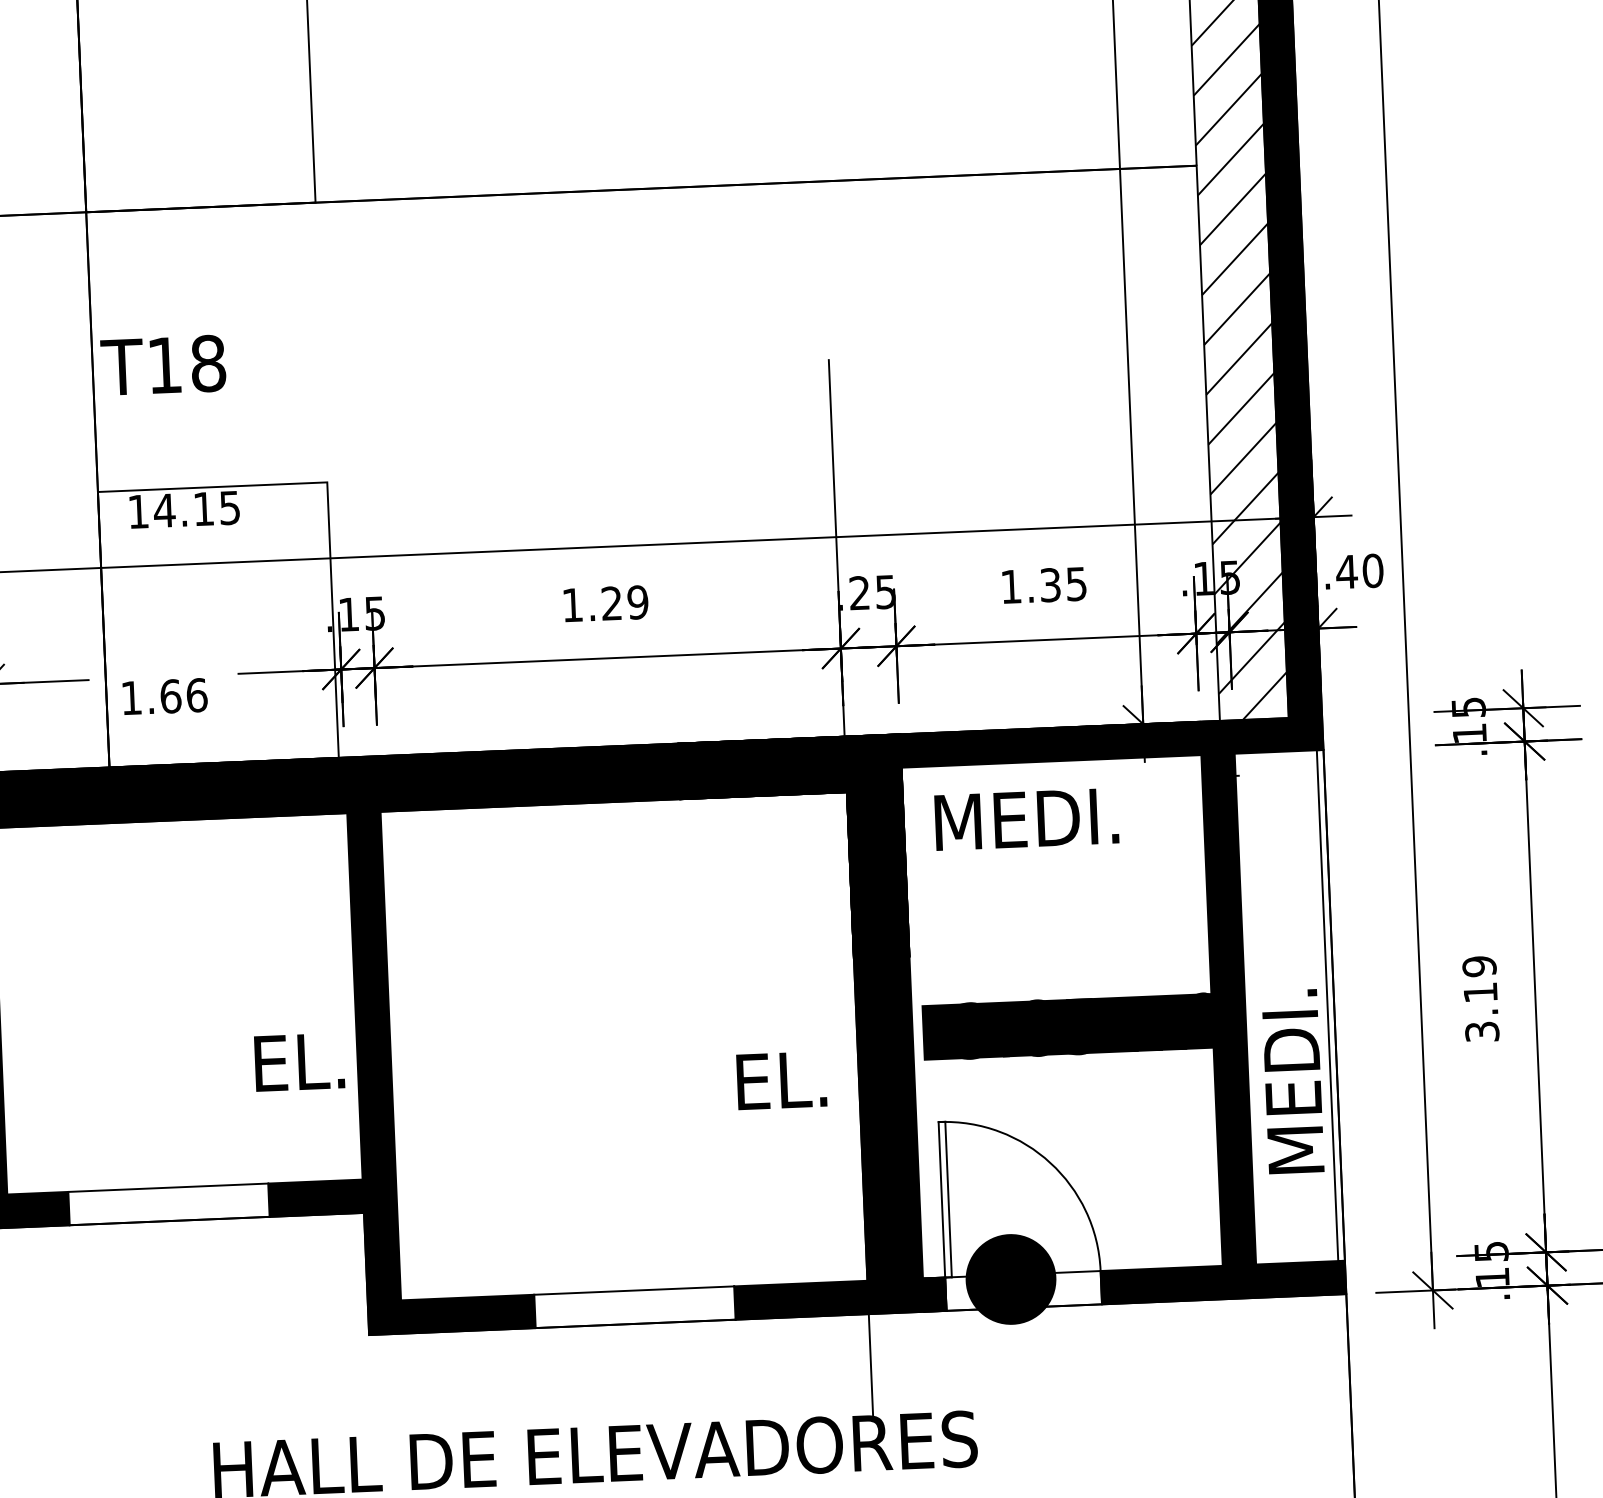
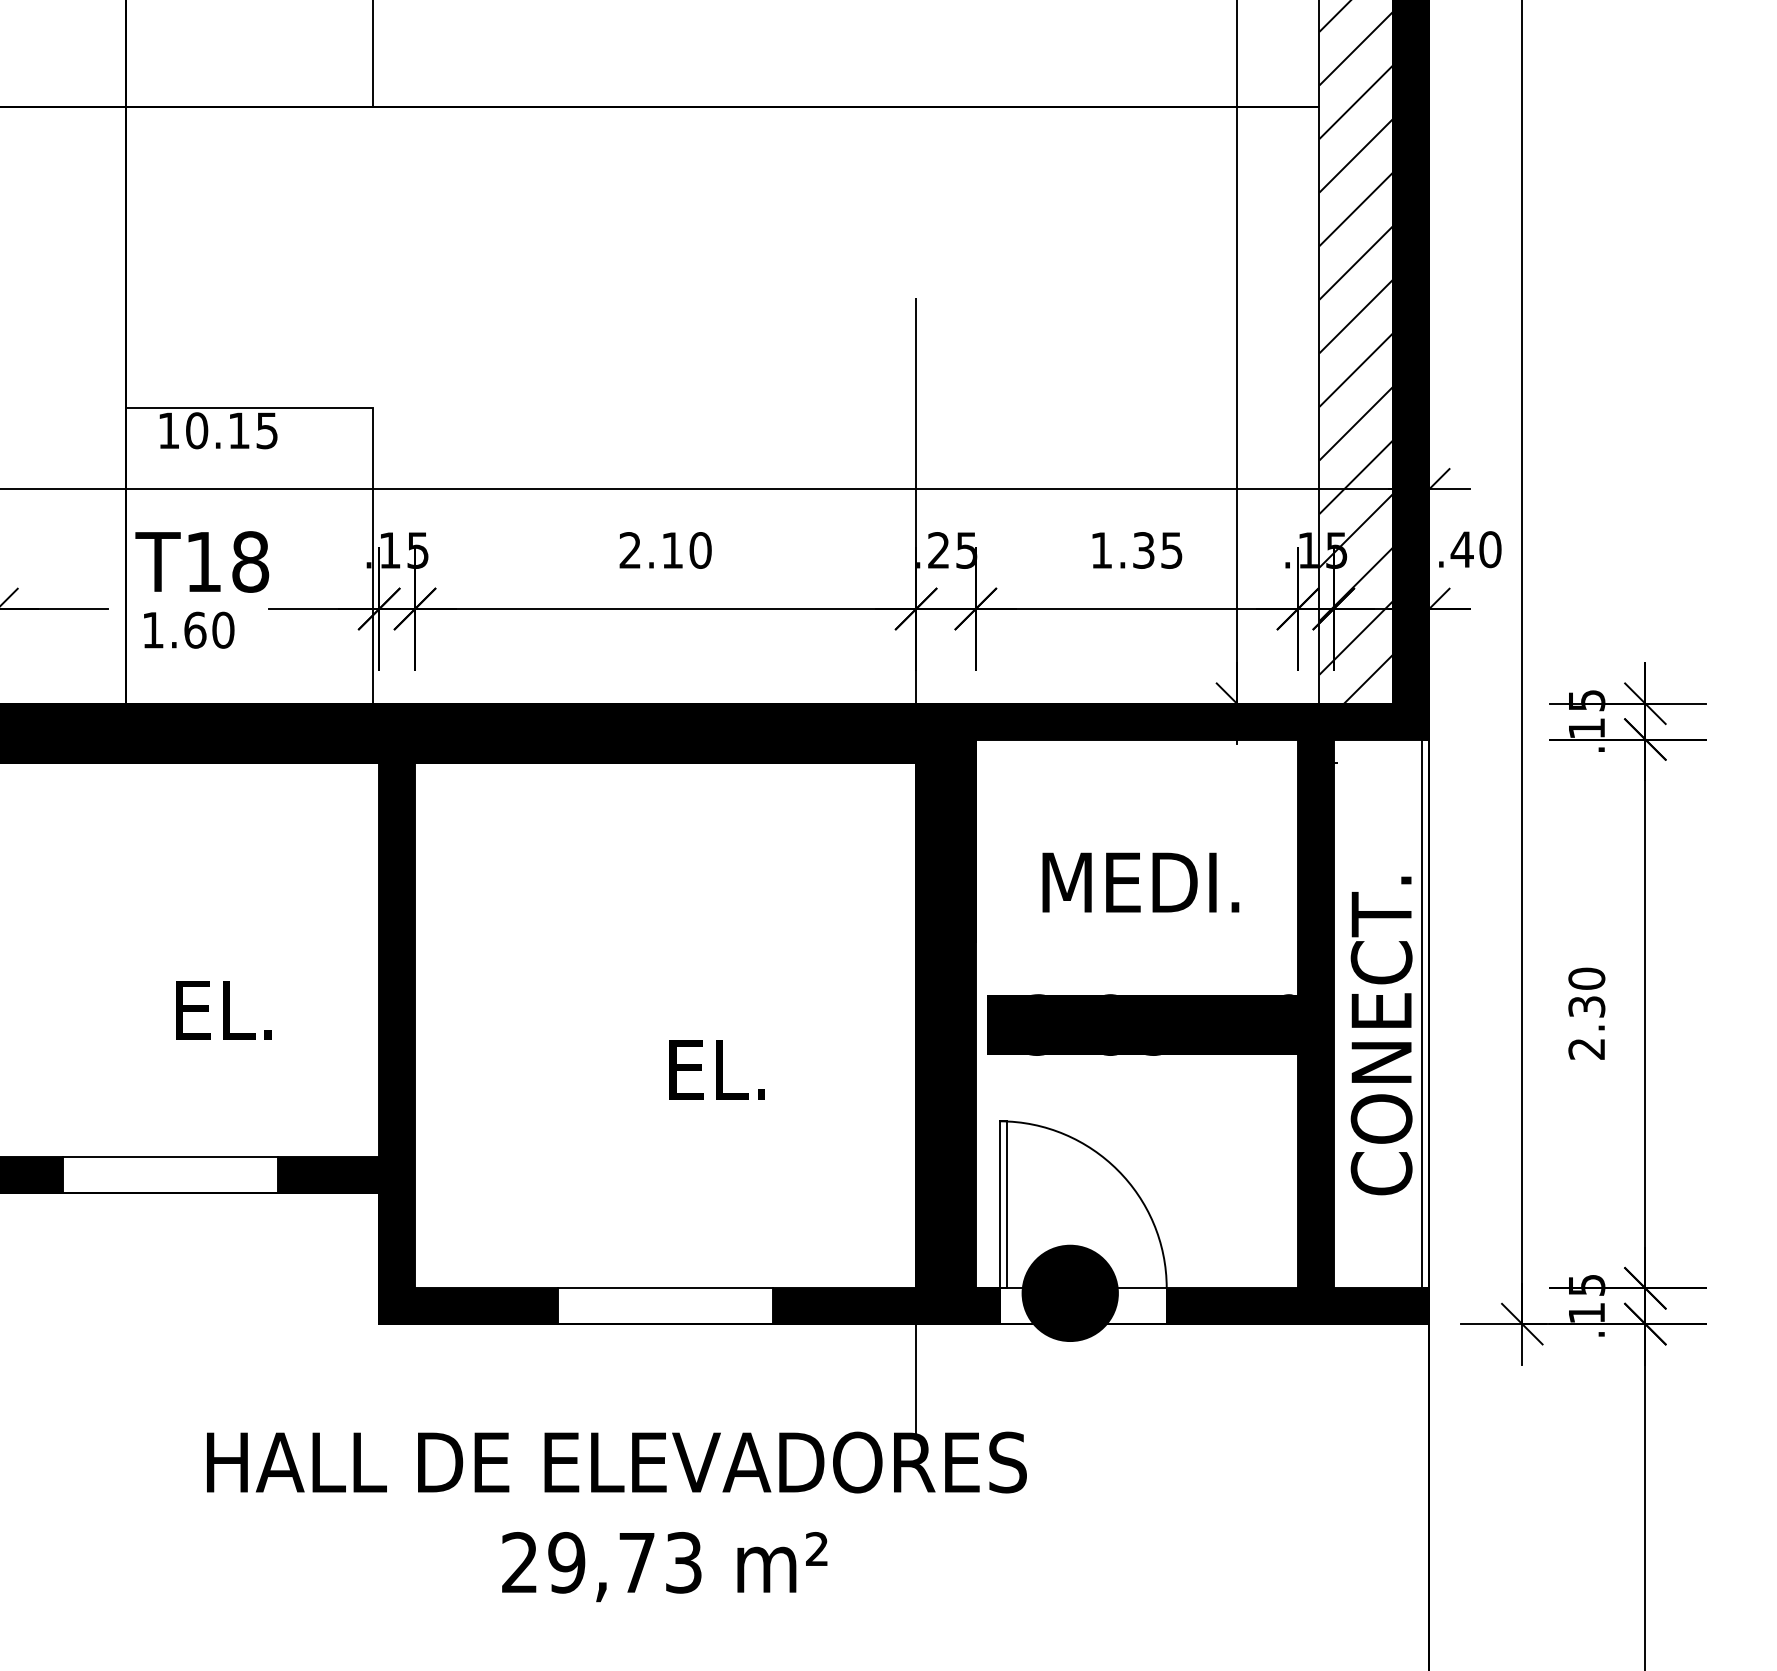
text: (163, 365) -> (202, 561), moved
text: (164, 510) -> (196, 430), 14.15 -> 10.15
text: (605, 603) -> (665, 550), 1.29 -> 2.10
text: (197, 694) -> (223, 629), 1.66 -> 1.60
text: (1026, 819) -> (1140, 882), moved
text: (1480, 998) -> (1586, 1013), 3.19 -> 2.30
text: (1290, 1027) -> (1381, 1035), MEDI. -> CONECT.
text: (299, 1062) -> (223, 1010), moved
text: (781, 1080) -> (716, 1069), moved

